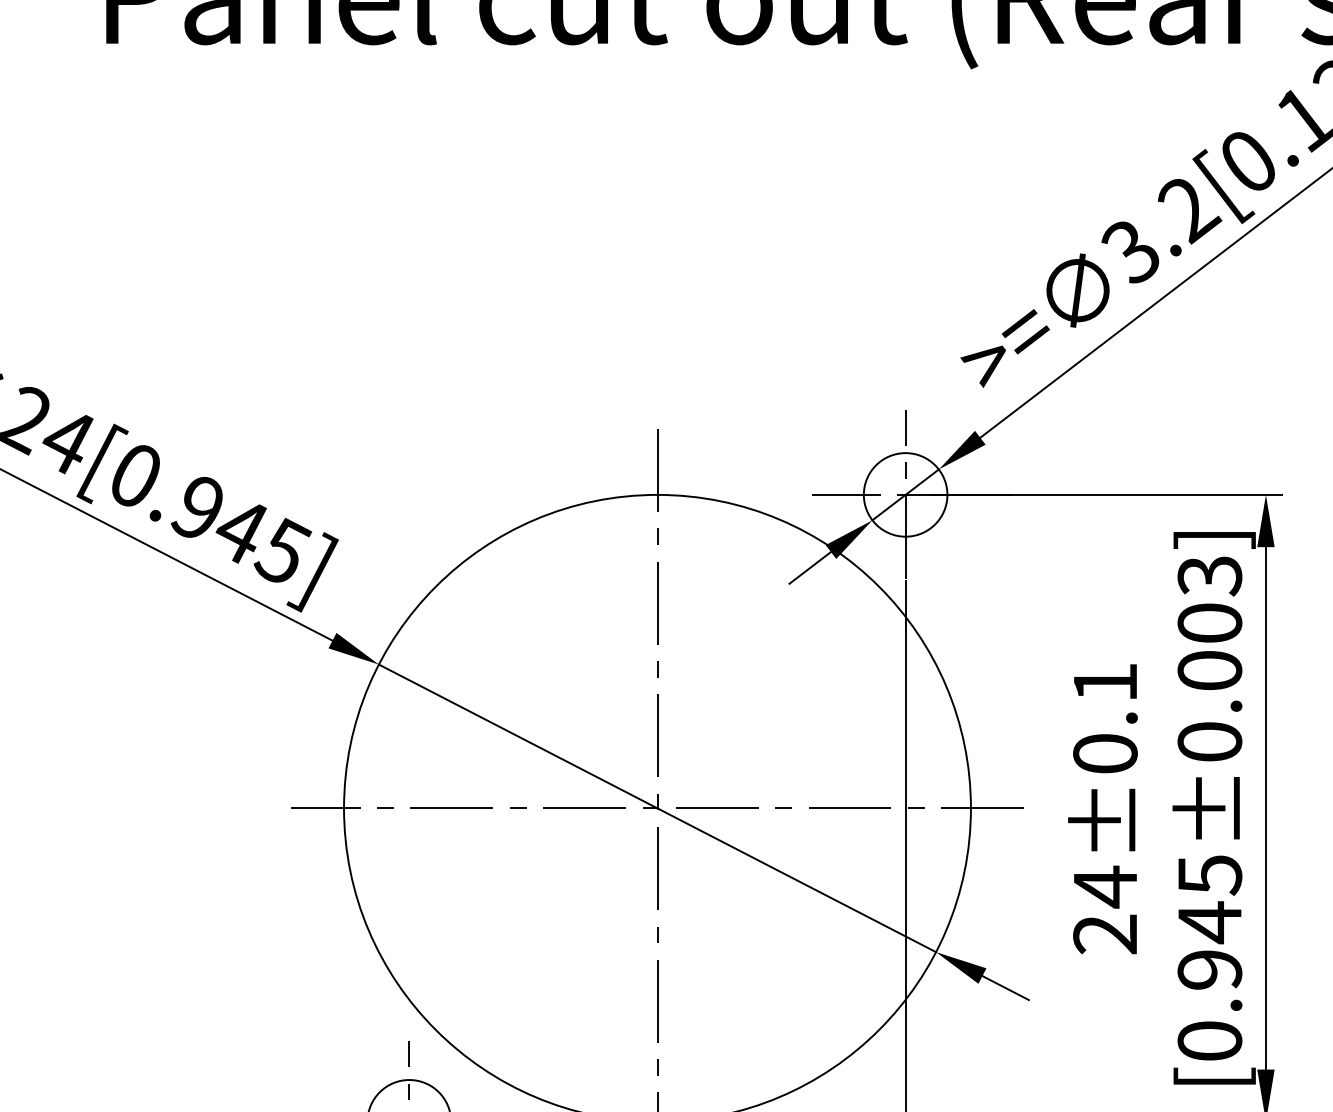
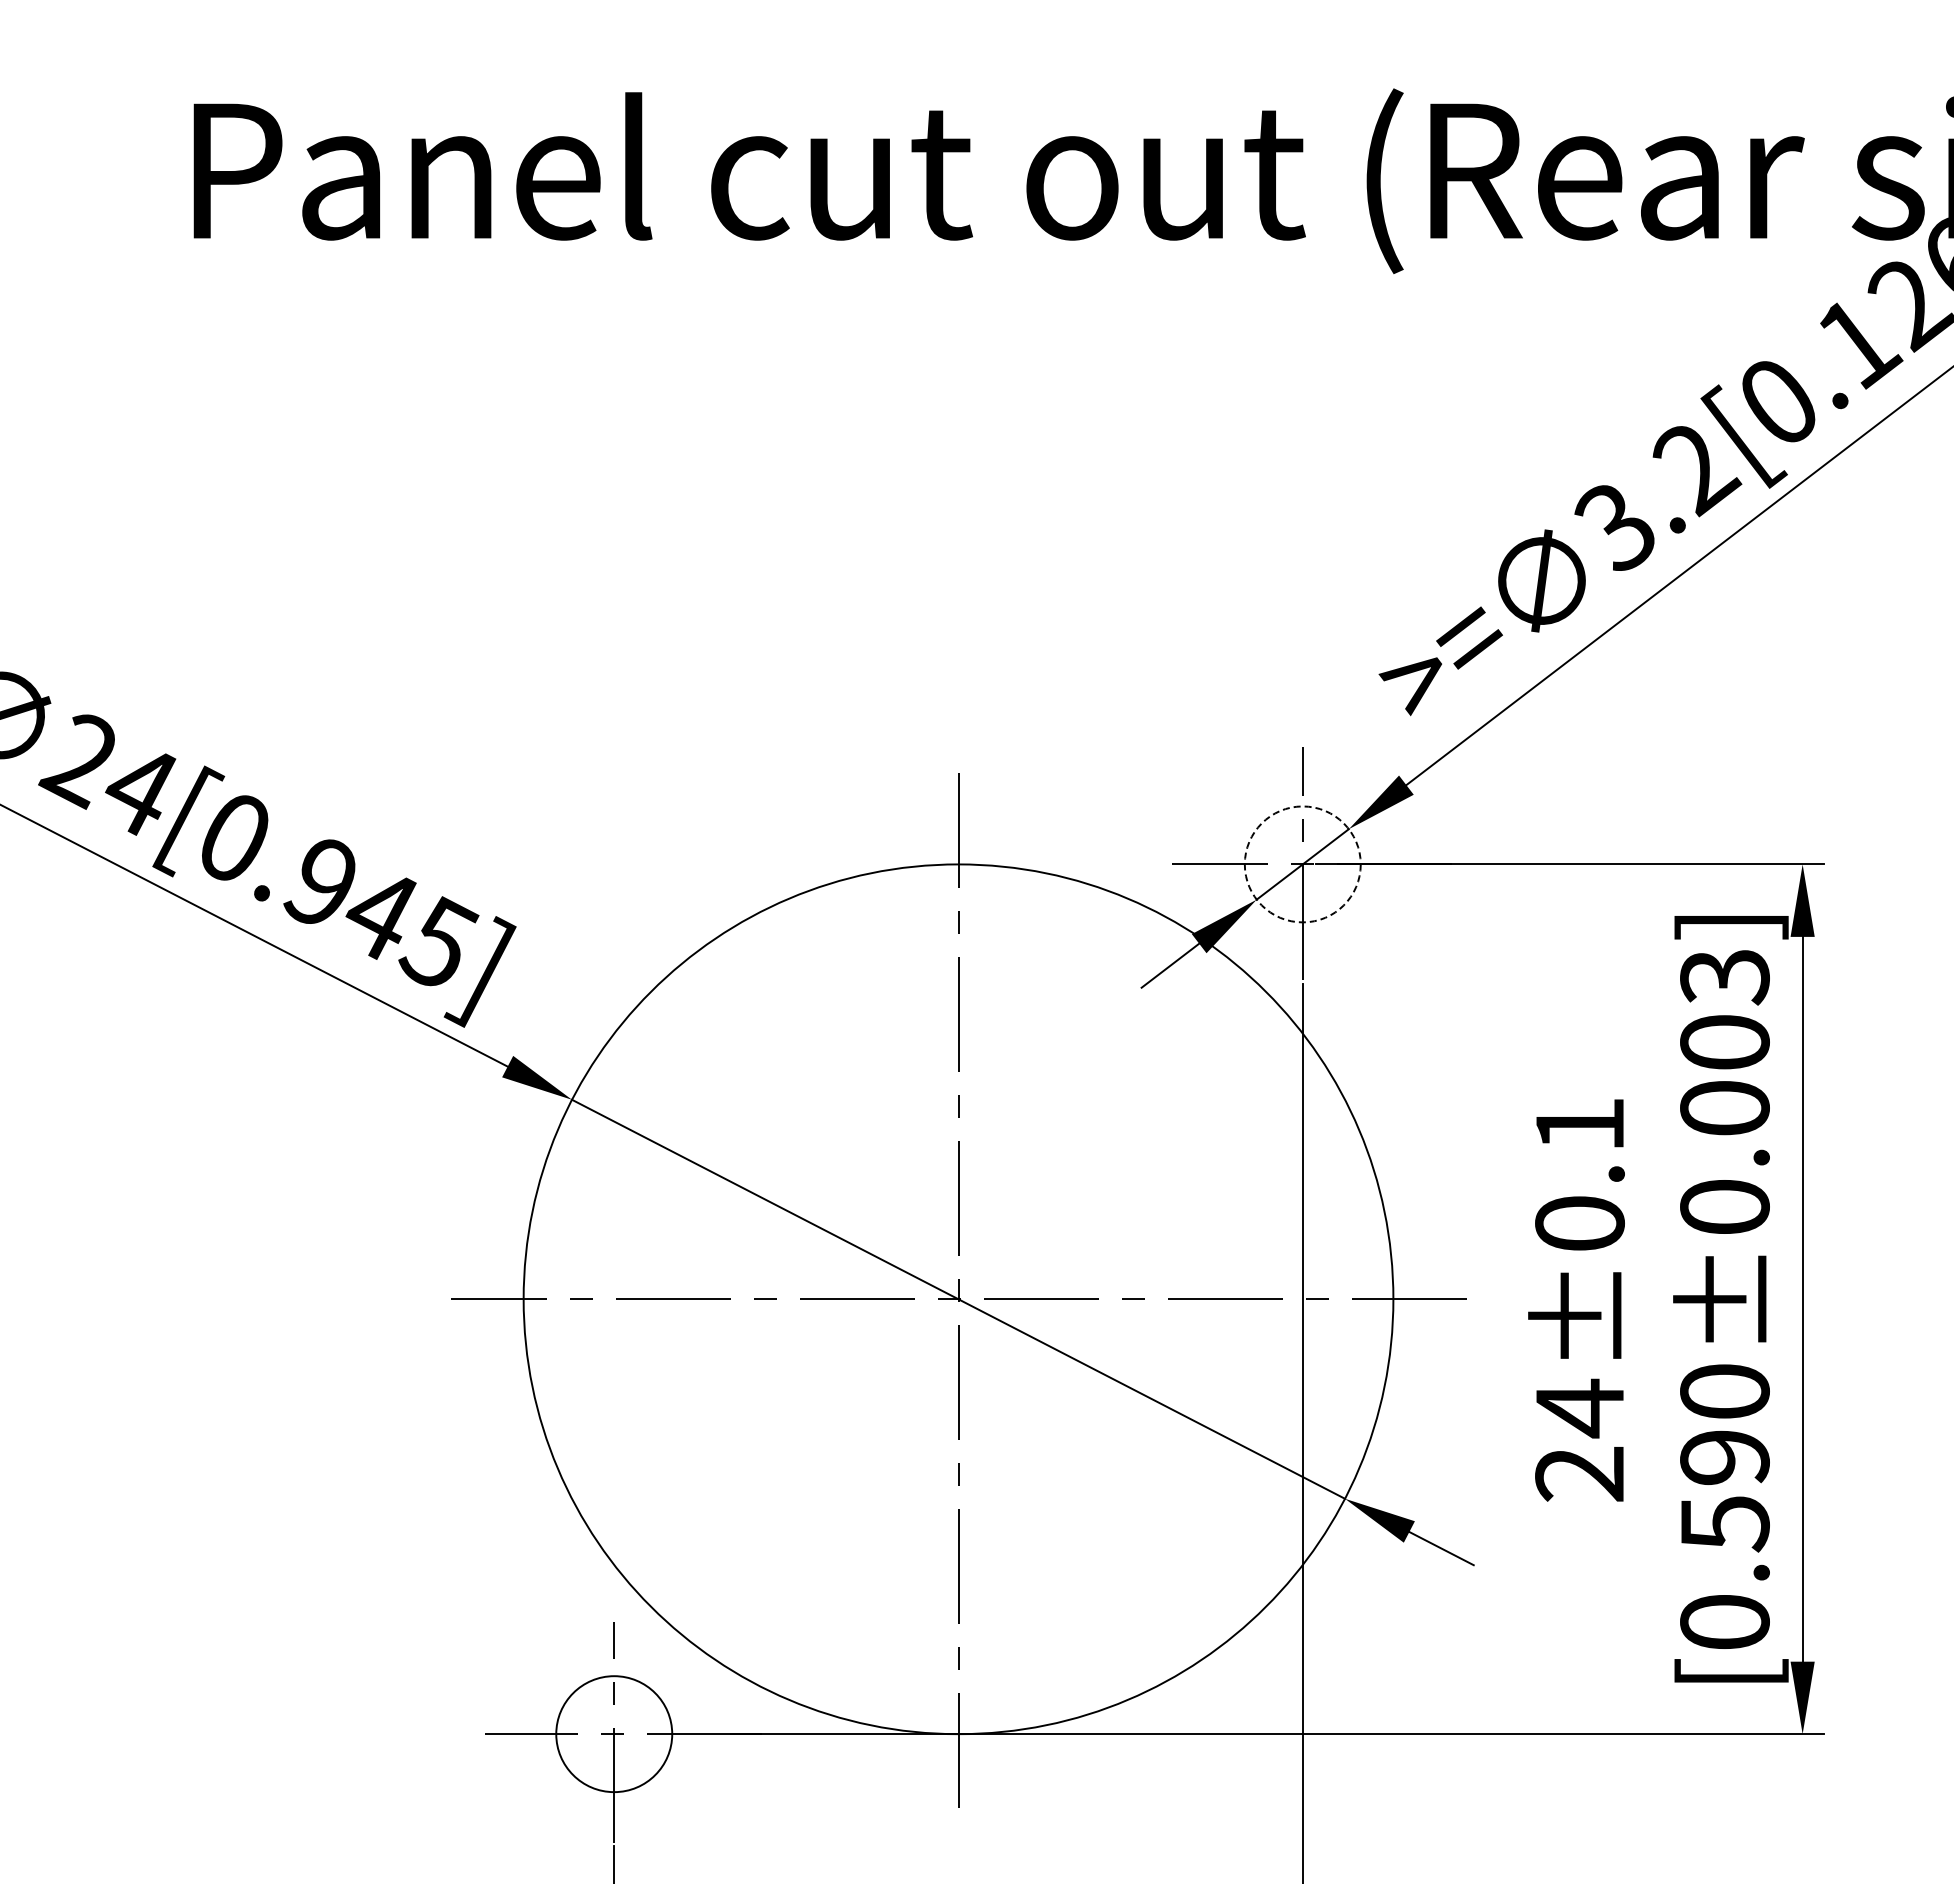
circle: (905, 494) -> (1302, 864), solid -> dashed
text: (1209, 923) -> (1724, 1458), [0.945±0.003] -> [0.590±0.003]

